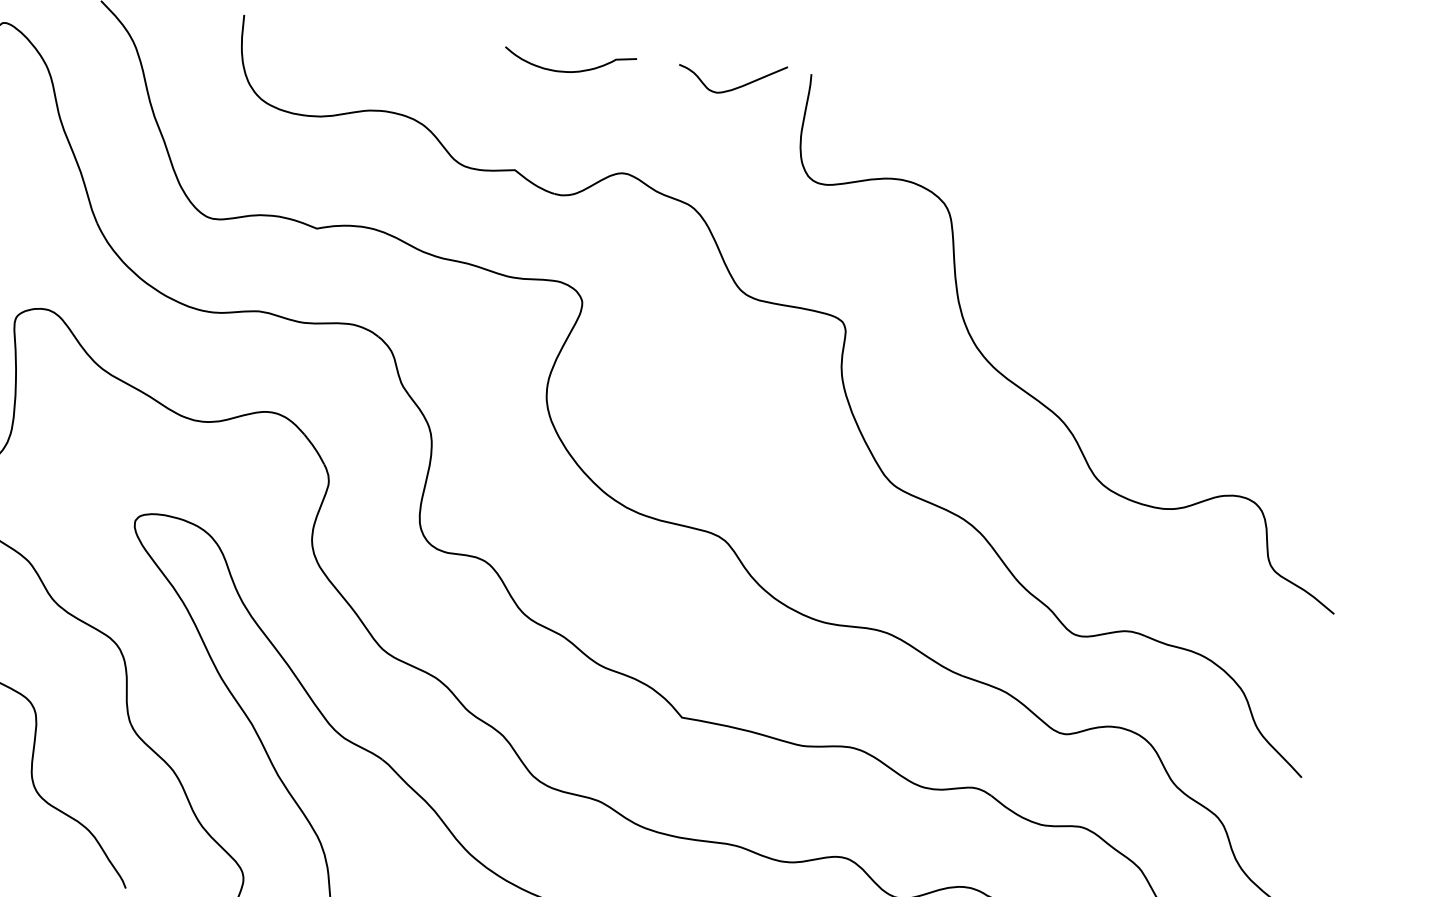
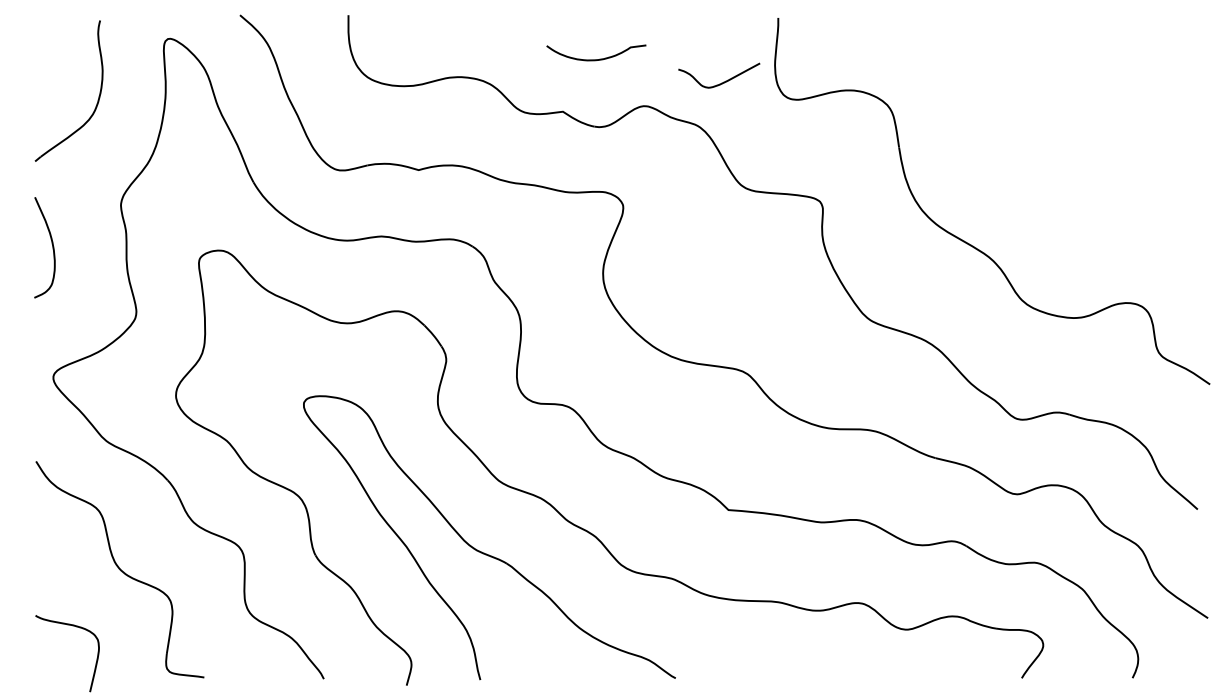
curve: (573, 70) -> (599, 58), moved
curve: (737, 86) -> (723, 81), moved

